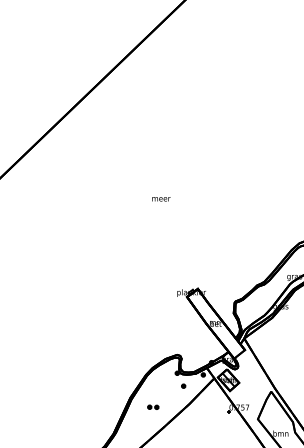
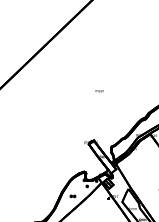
text: (160, 199) -> (99, 91), moved

